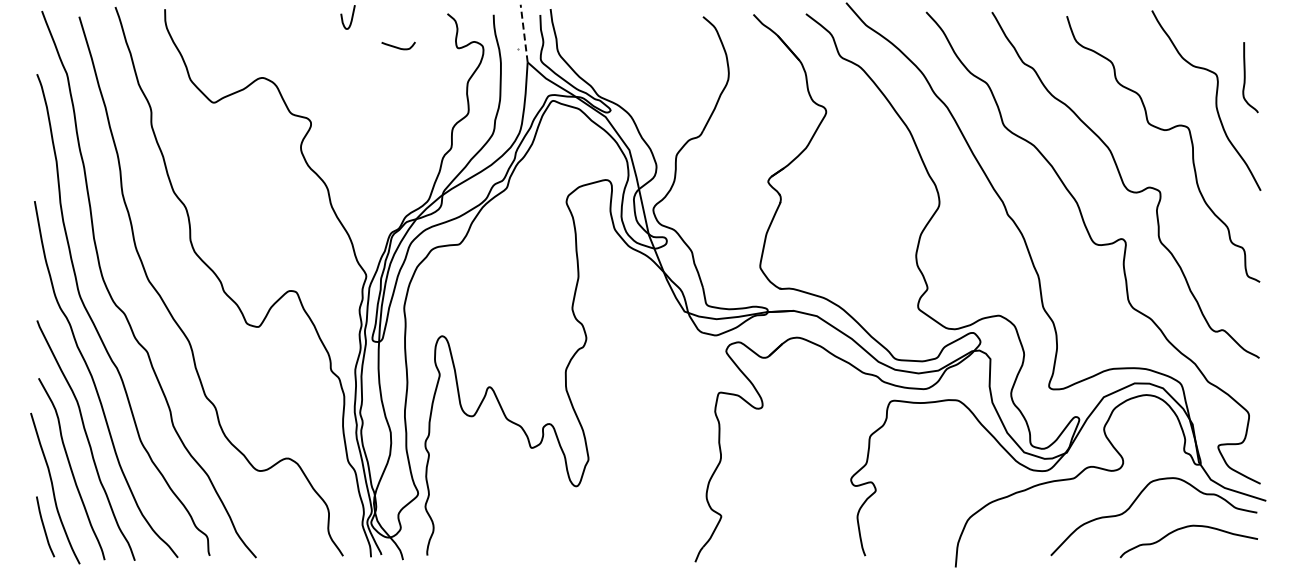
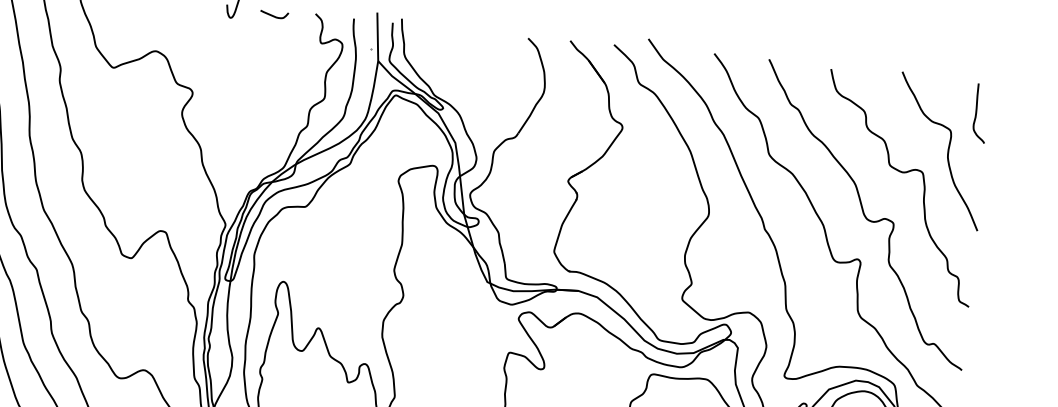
line: (524, 33) -> (378, 36), dashed -> solid
curve: (397, 46) -> (273, 15), moved
curve: (1245, 77) -> (976, 113), moved

